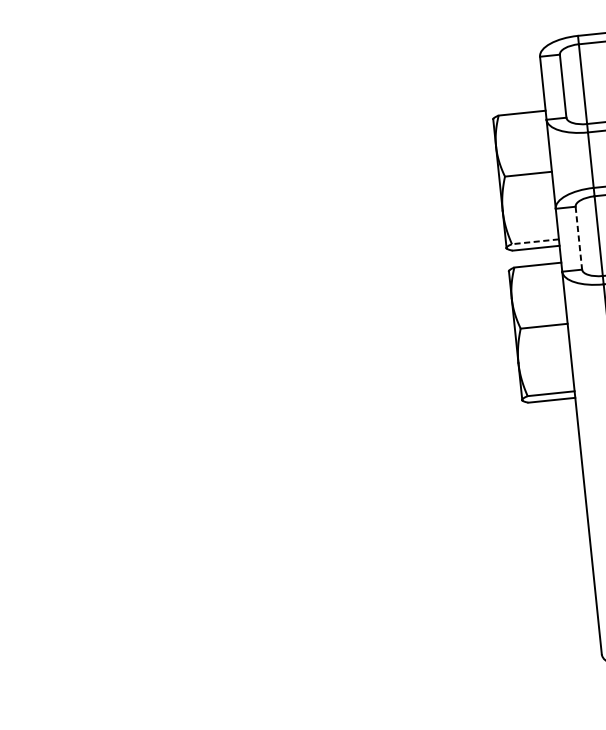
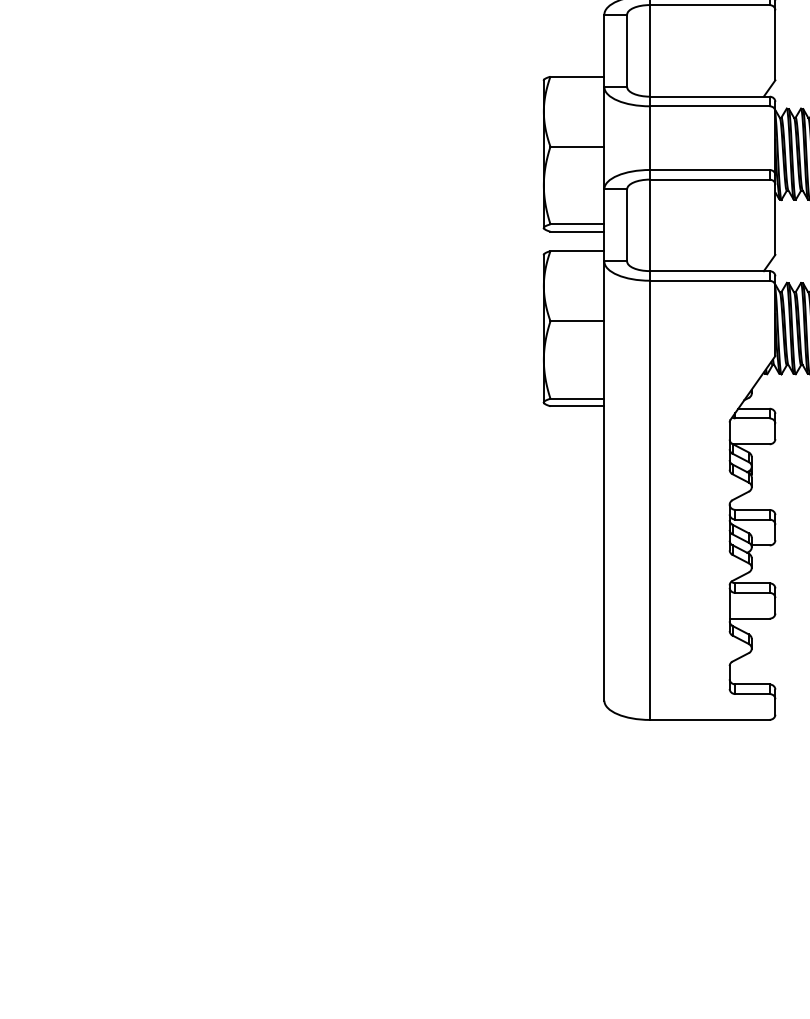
line: (579, 238) -> (627, 225), dashed -> solid
line: (535, 241) -> (577, 224), dashed -> solid

